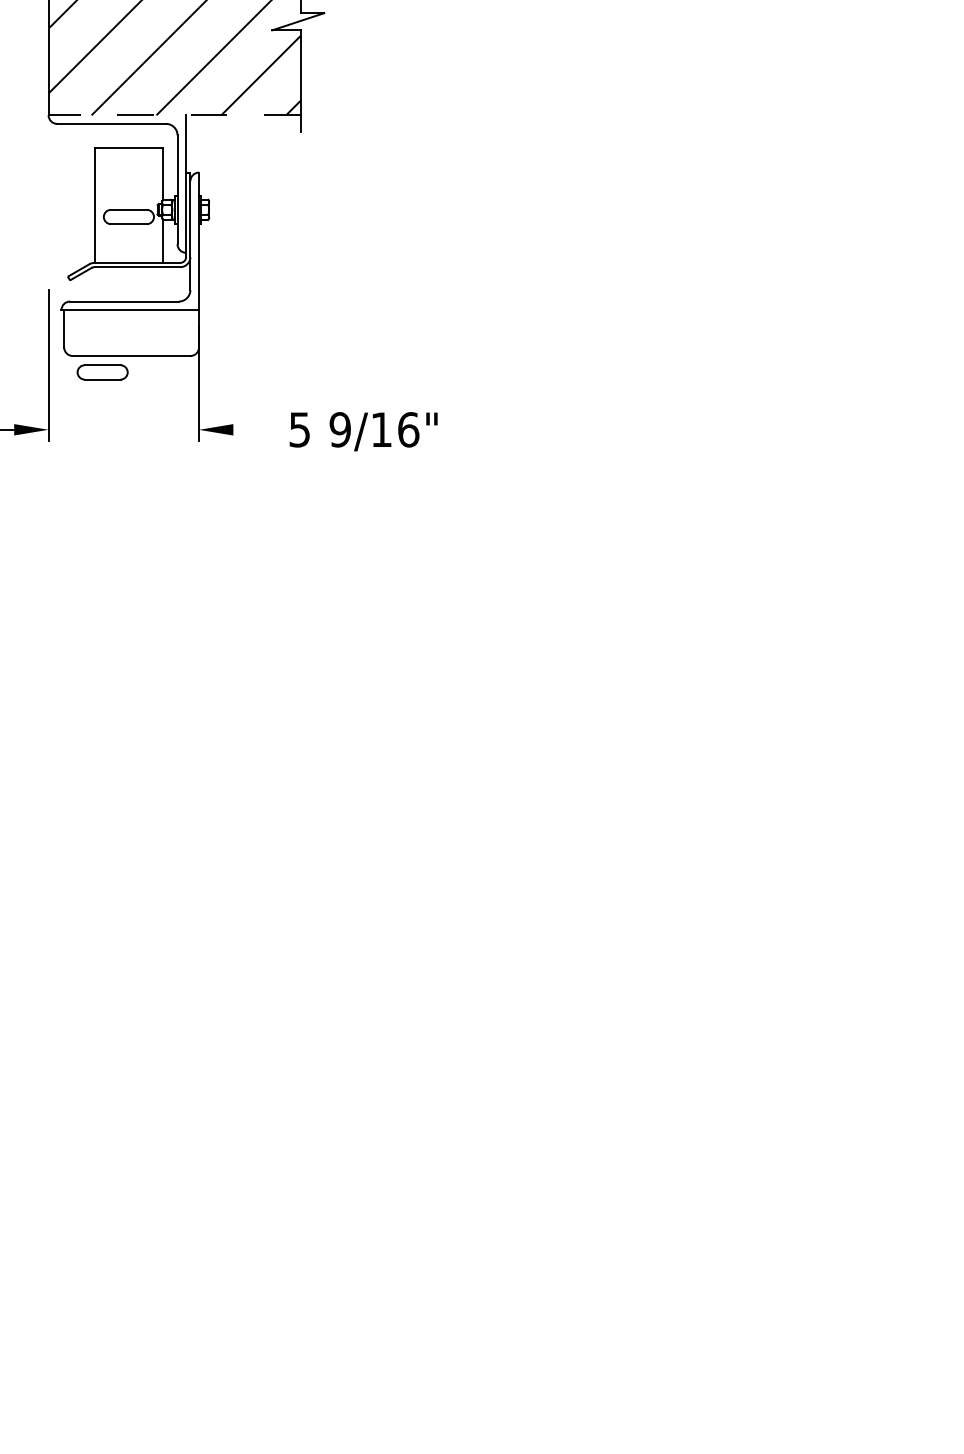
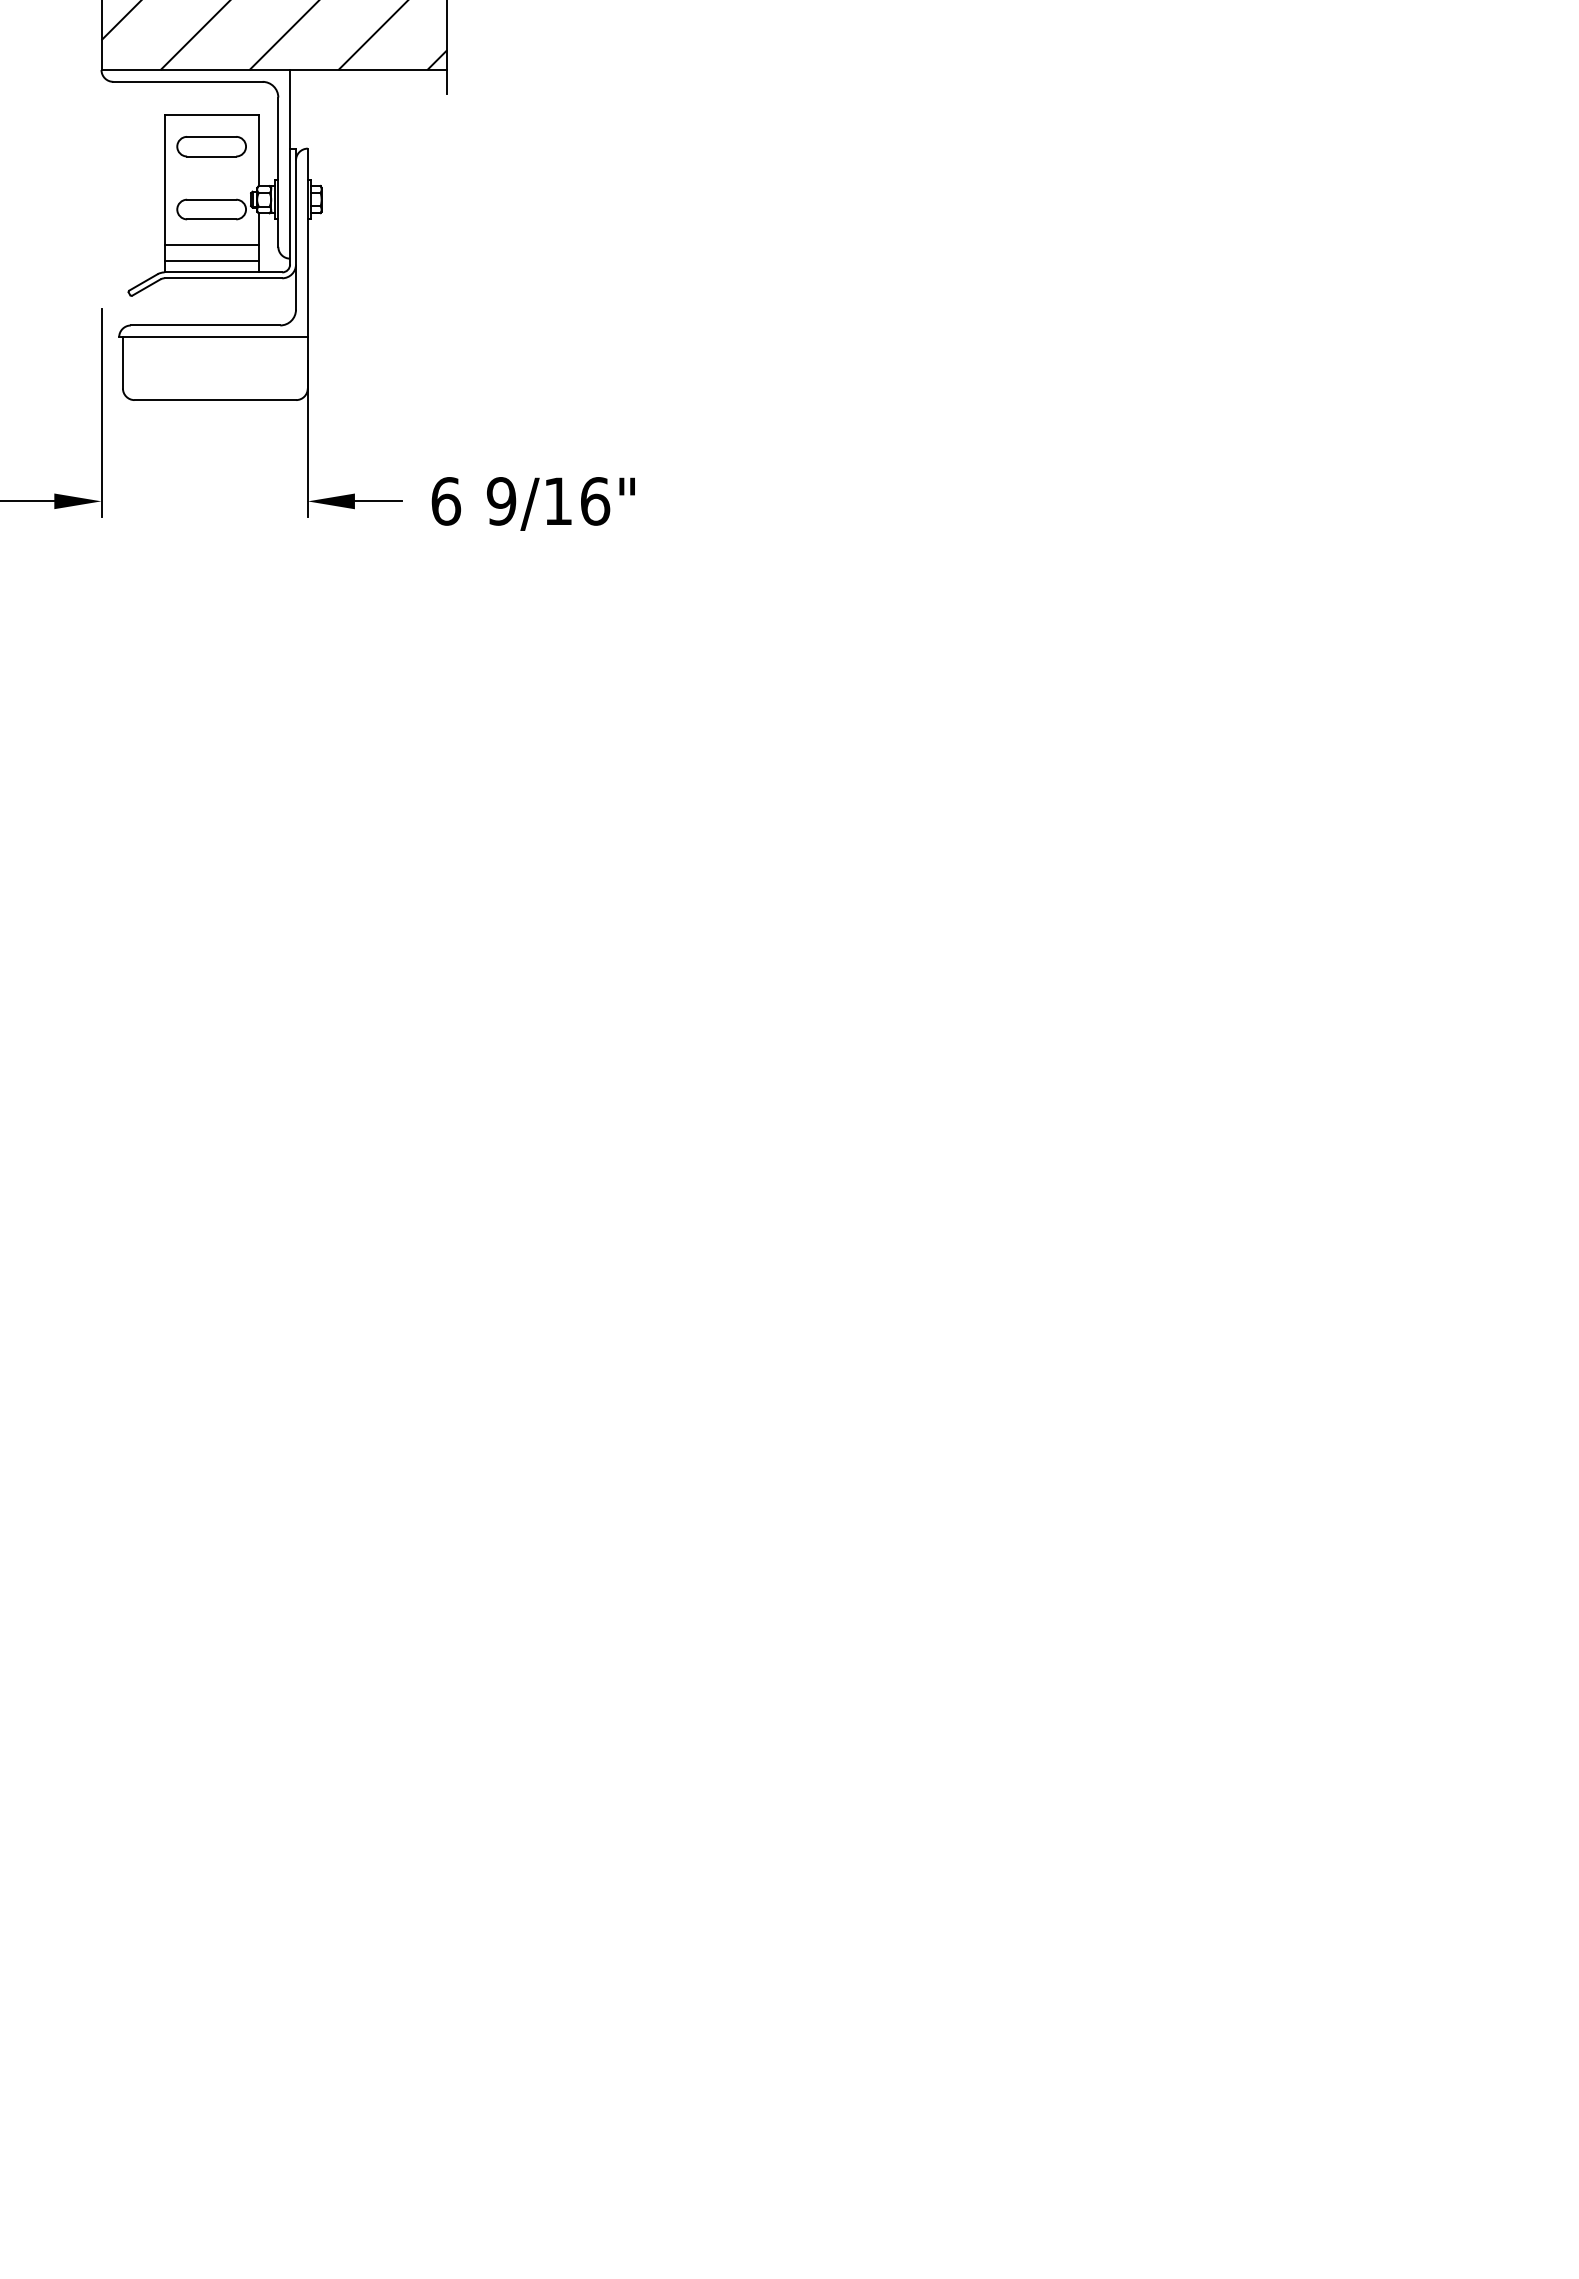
line: (174, 115) -> (274, 70), dashed -> solid
line: (128, 242) -> (211, 244), added
line: (128, 254) -> (211, 260), added
part: (102, 372) -> (211, 146), moved
line: (250, 429) -> (378, 501), added
text: (300, 429) -> (446, 501), 5 -> 6

